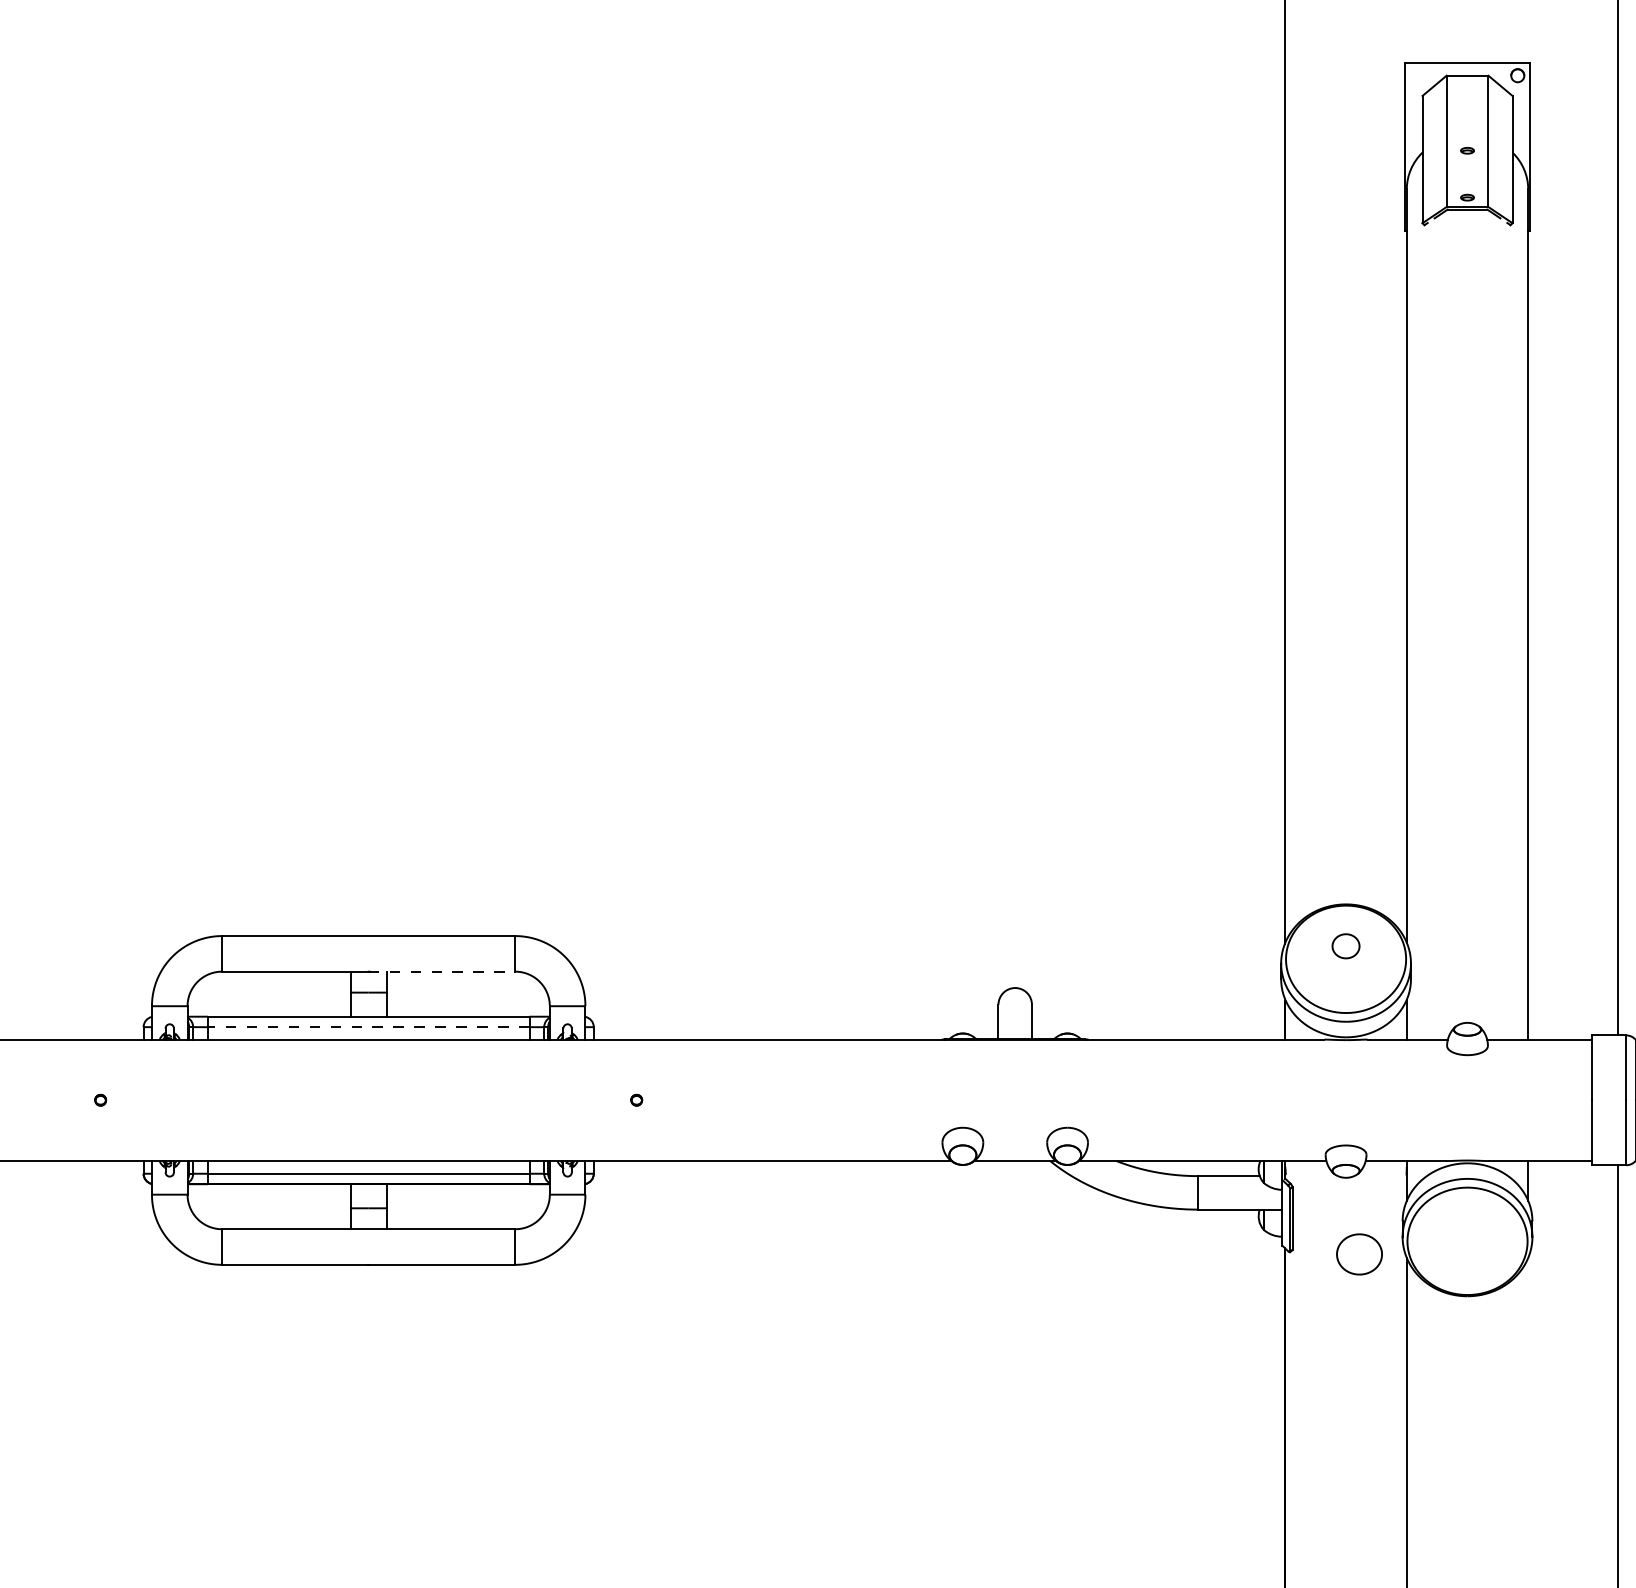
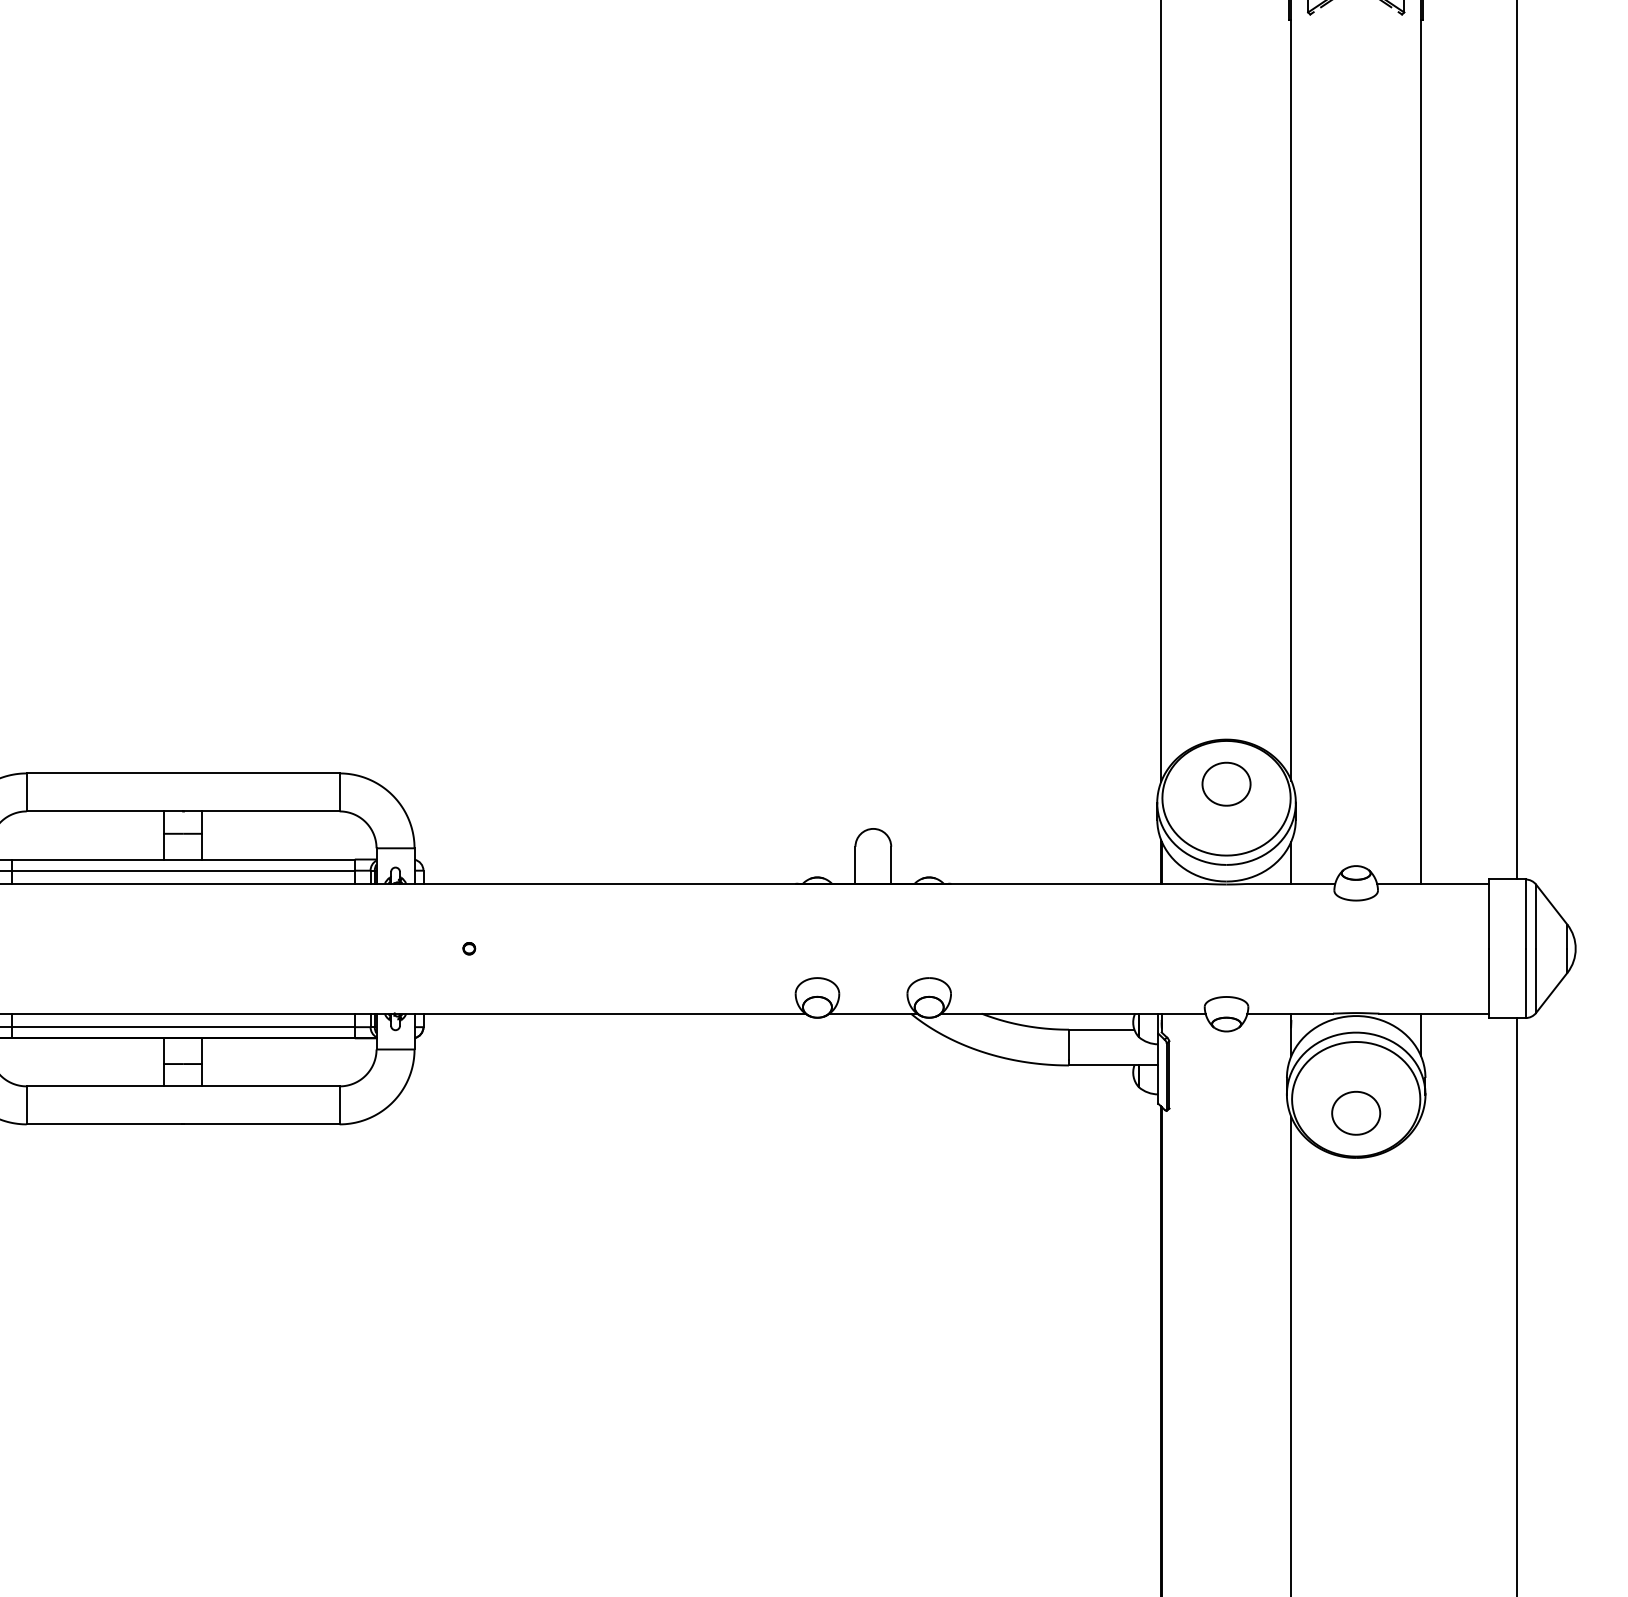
part: (1345, 946) -> (1225, 784), size x1.67
line: (442, 971) -> (261, 811), dashed -> solid
line: (368, 1027) -> (182, 871), dashed -> solid
part: (1359, 1254) -> (1356, 1113), moved

